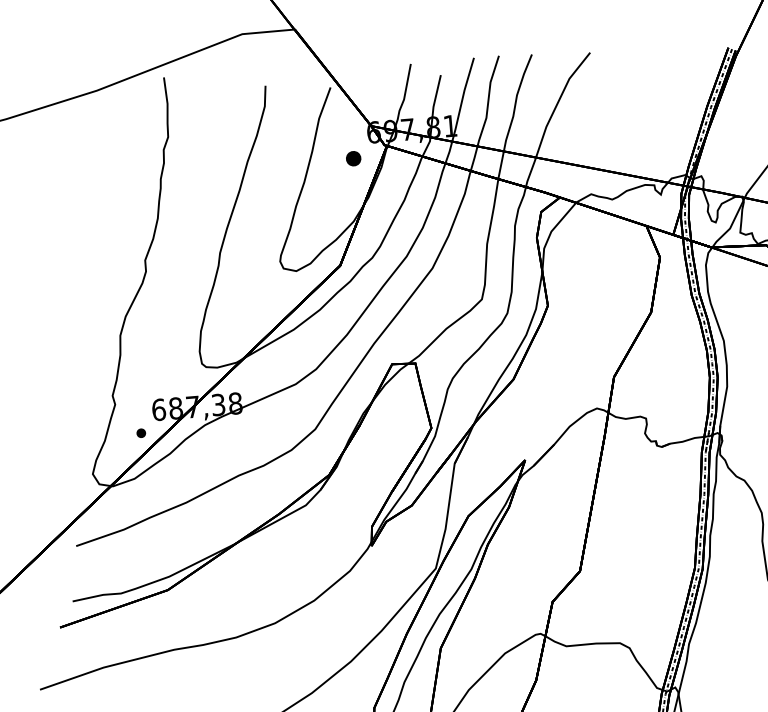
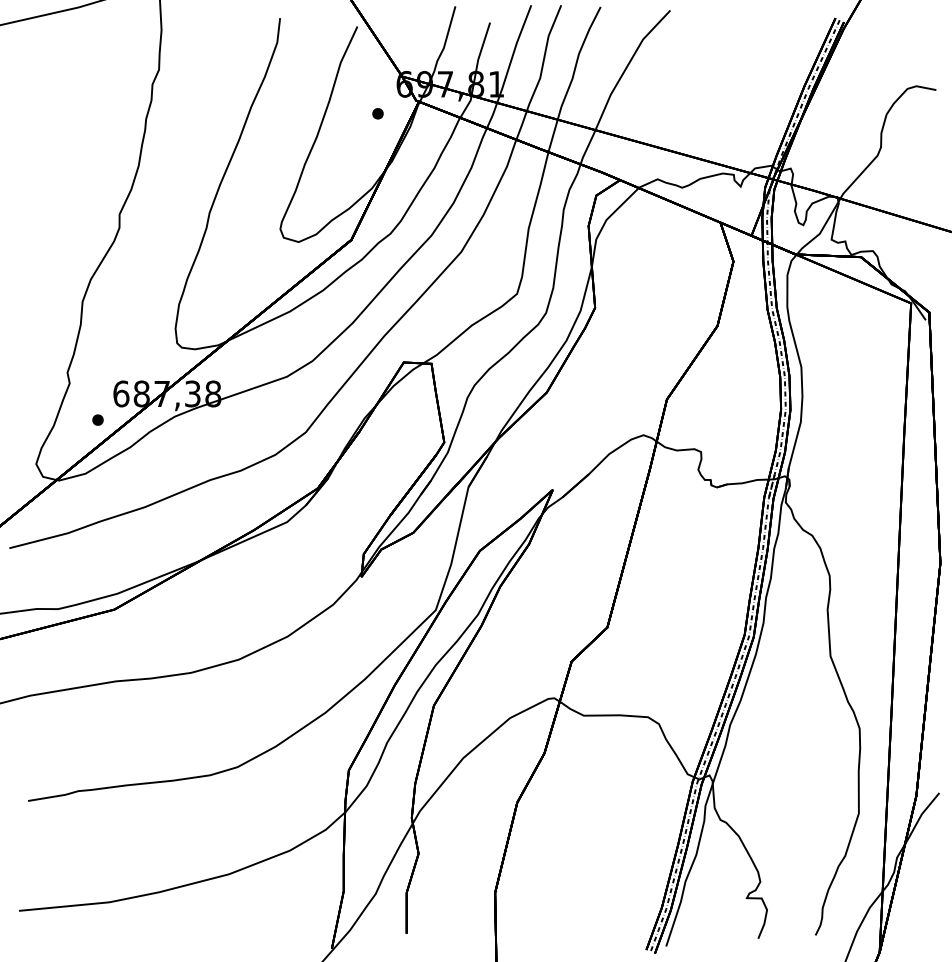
part: (353, 158) -> (377, 113), size x0.62

